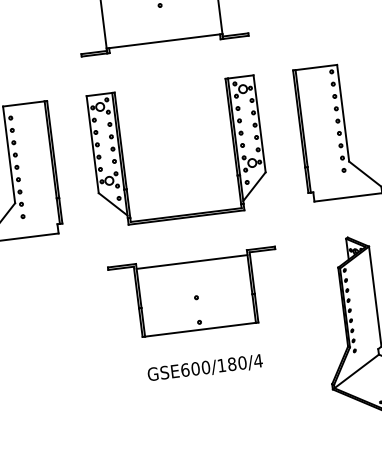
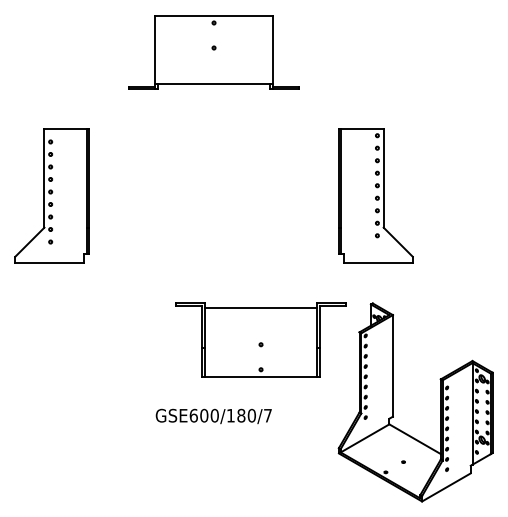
part: (123, 157) -> (158, 195), removed
part: (195, 292) -> (260, 339), moved
text: (257, 360) -> (267, 415), GSE600/180/4 -> GSE600/180/7

